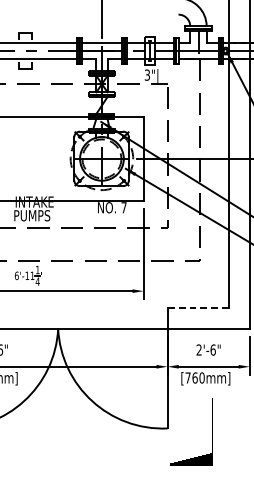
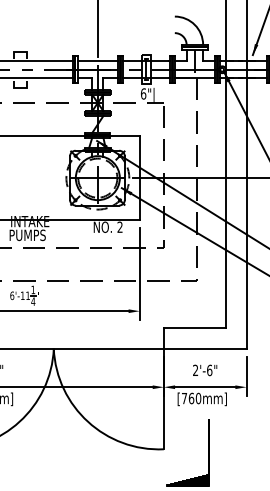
text: (147, 74) -> (143, 93), 3"| -> 6"|
text: (123, 206) -> (119, 226), 7 -> 2
line: (198, 307) -> (194, 327), dashed -> solid

